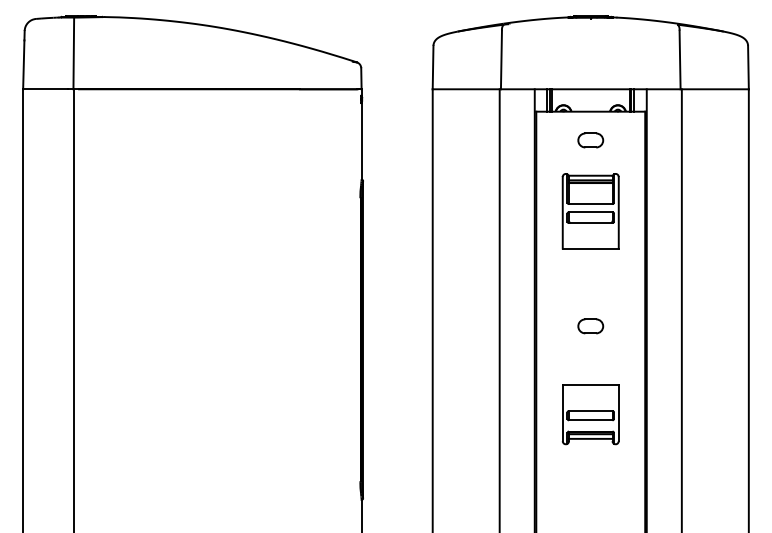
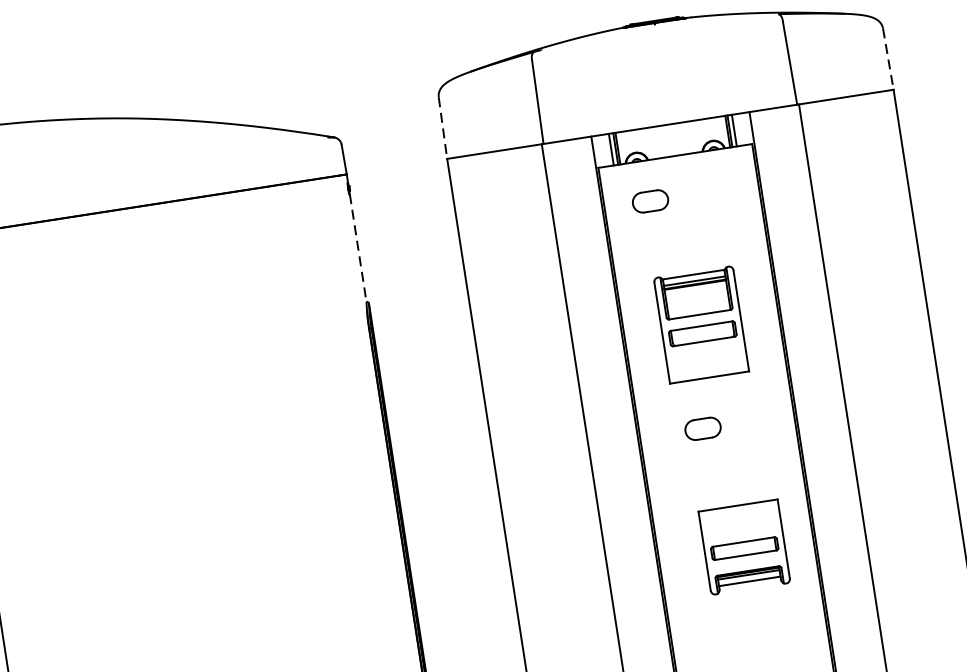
line: (433, 67) -> (443, 127), solid -> dashed
line: (748, 67) -> (888, 59), solid -> dashed
part: (590, 140) -> (650, 201), moved
line: (361, 141) -> (358, 248), solid -> dashed
part: (590, 211) -> (701, 325), moved
part: (590, 326) -> (702, 429), moved
part: (590, 414) -> (744, 547), moved

